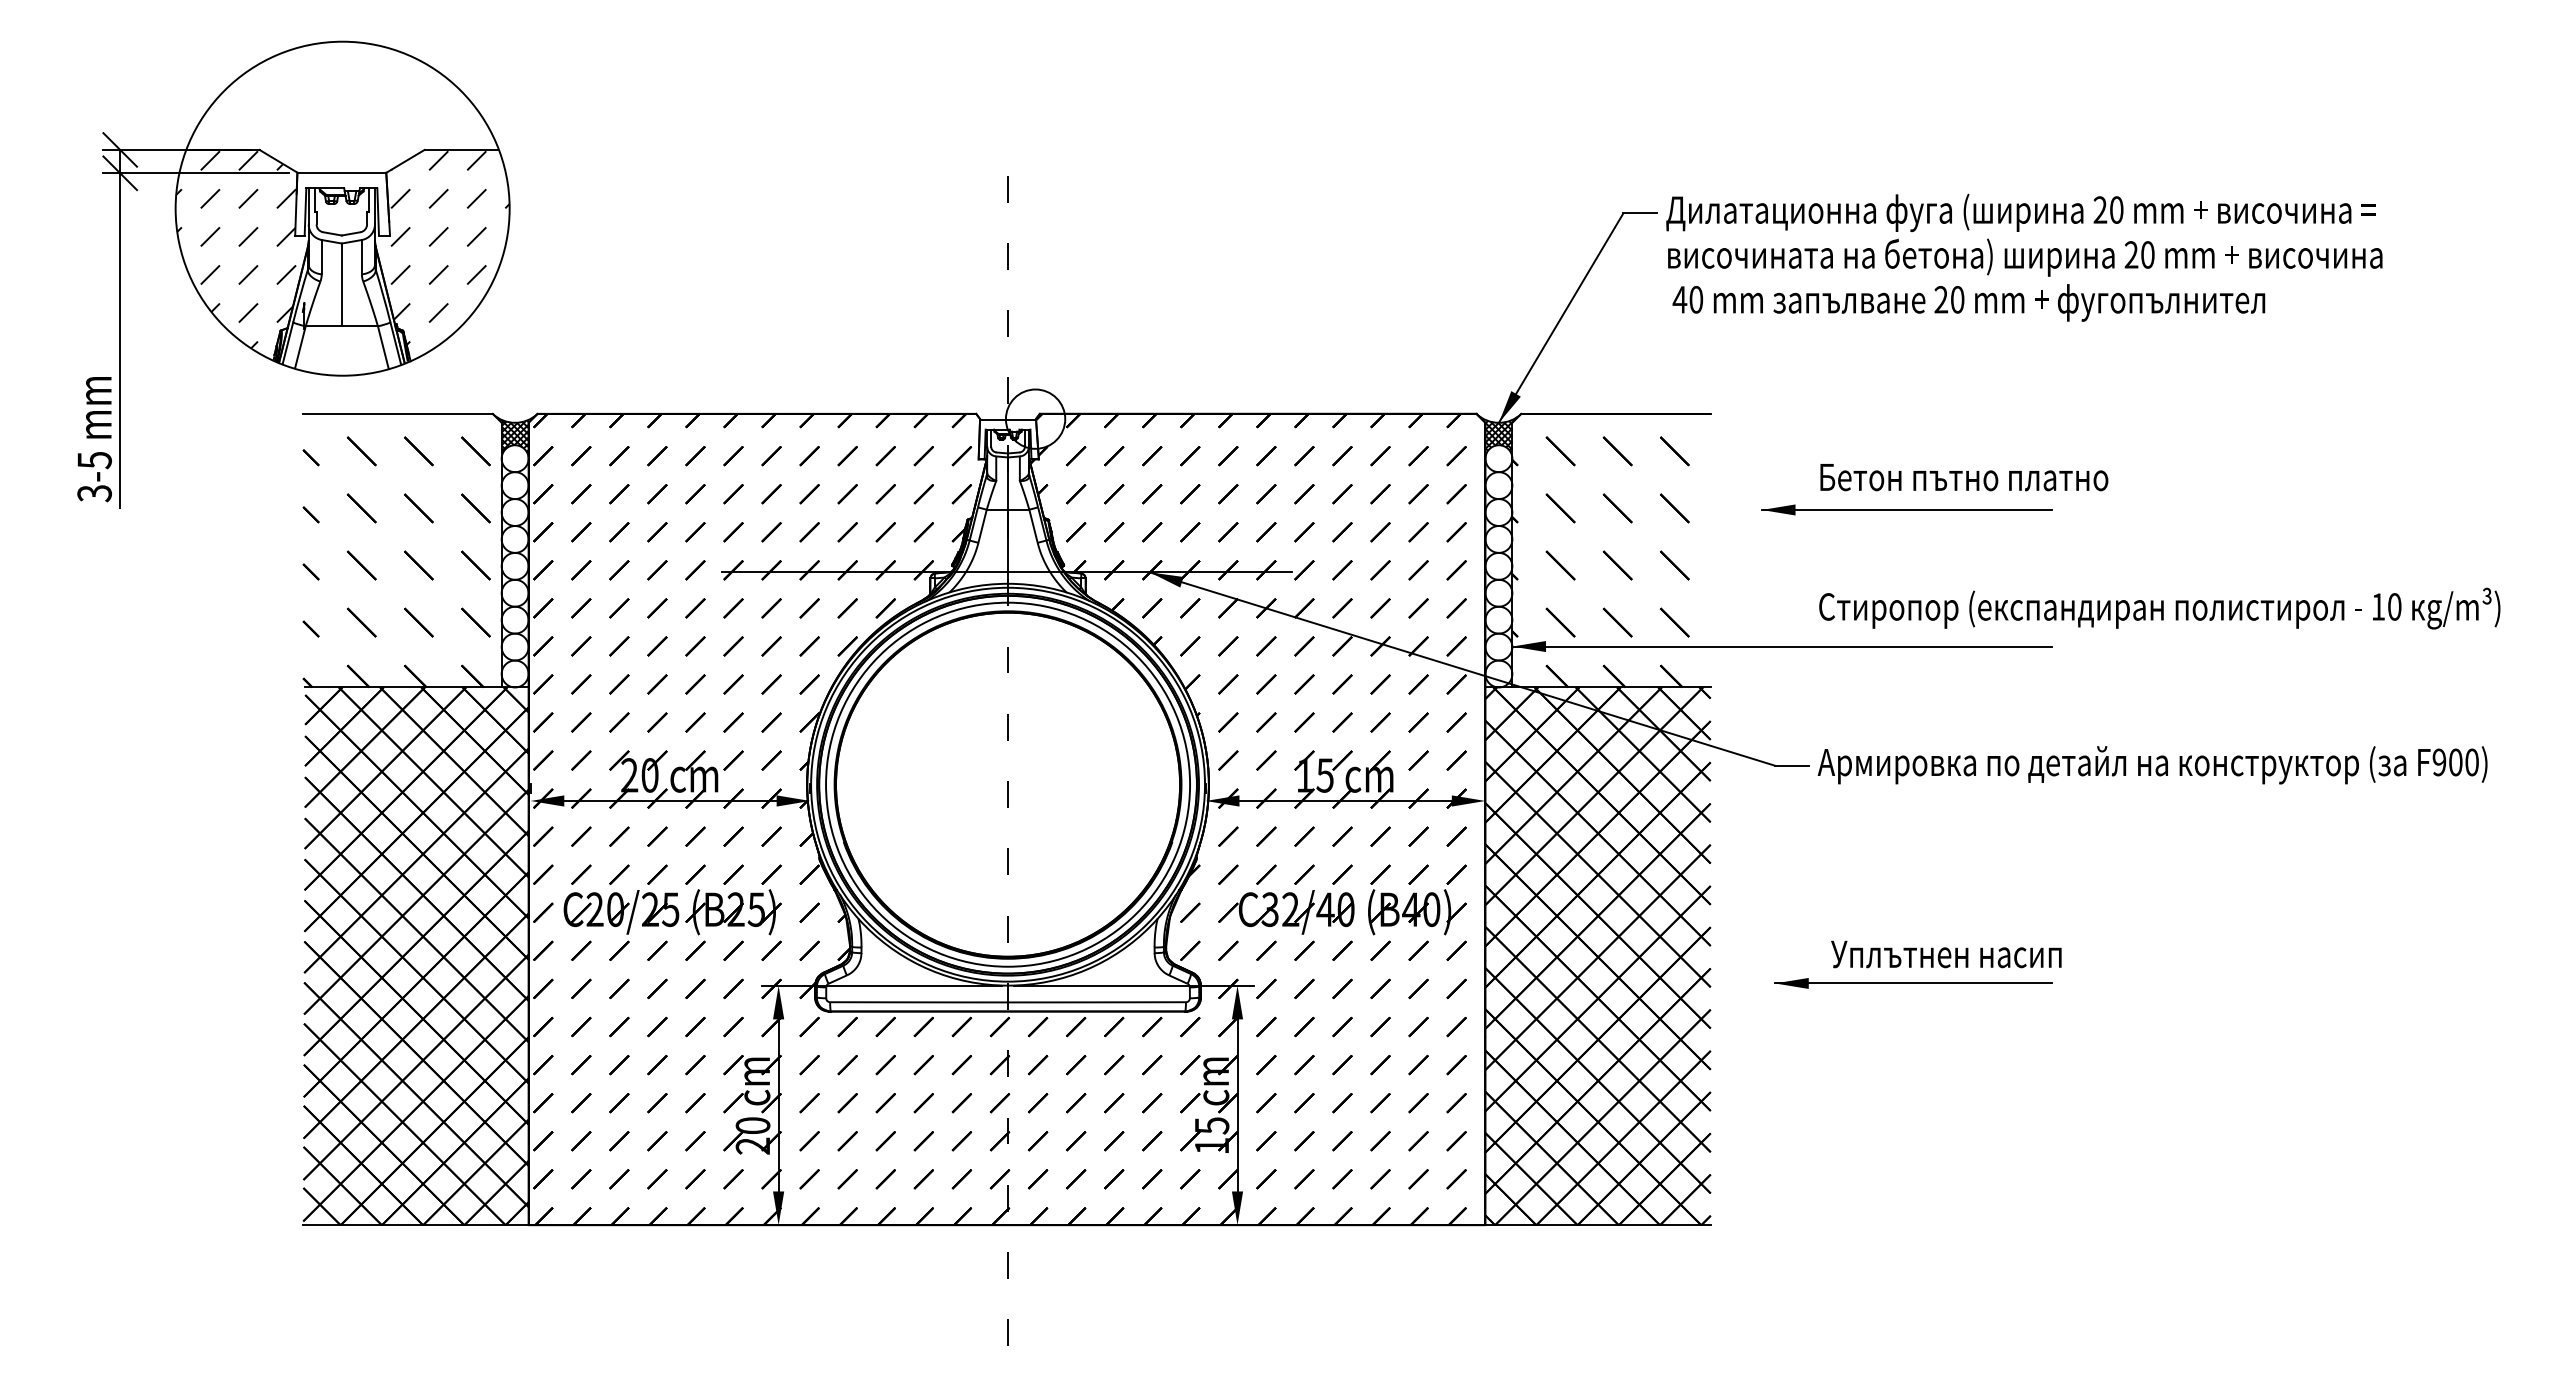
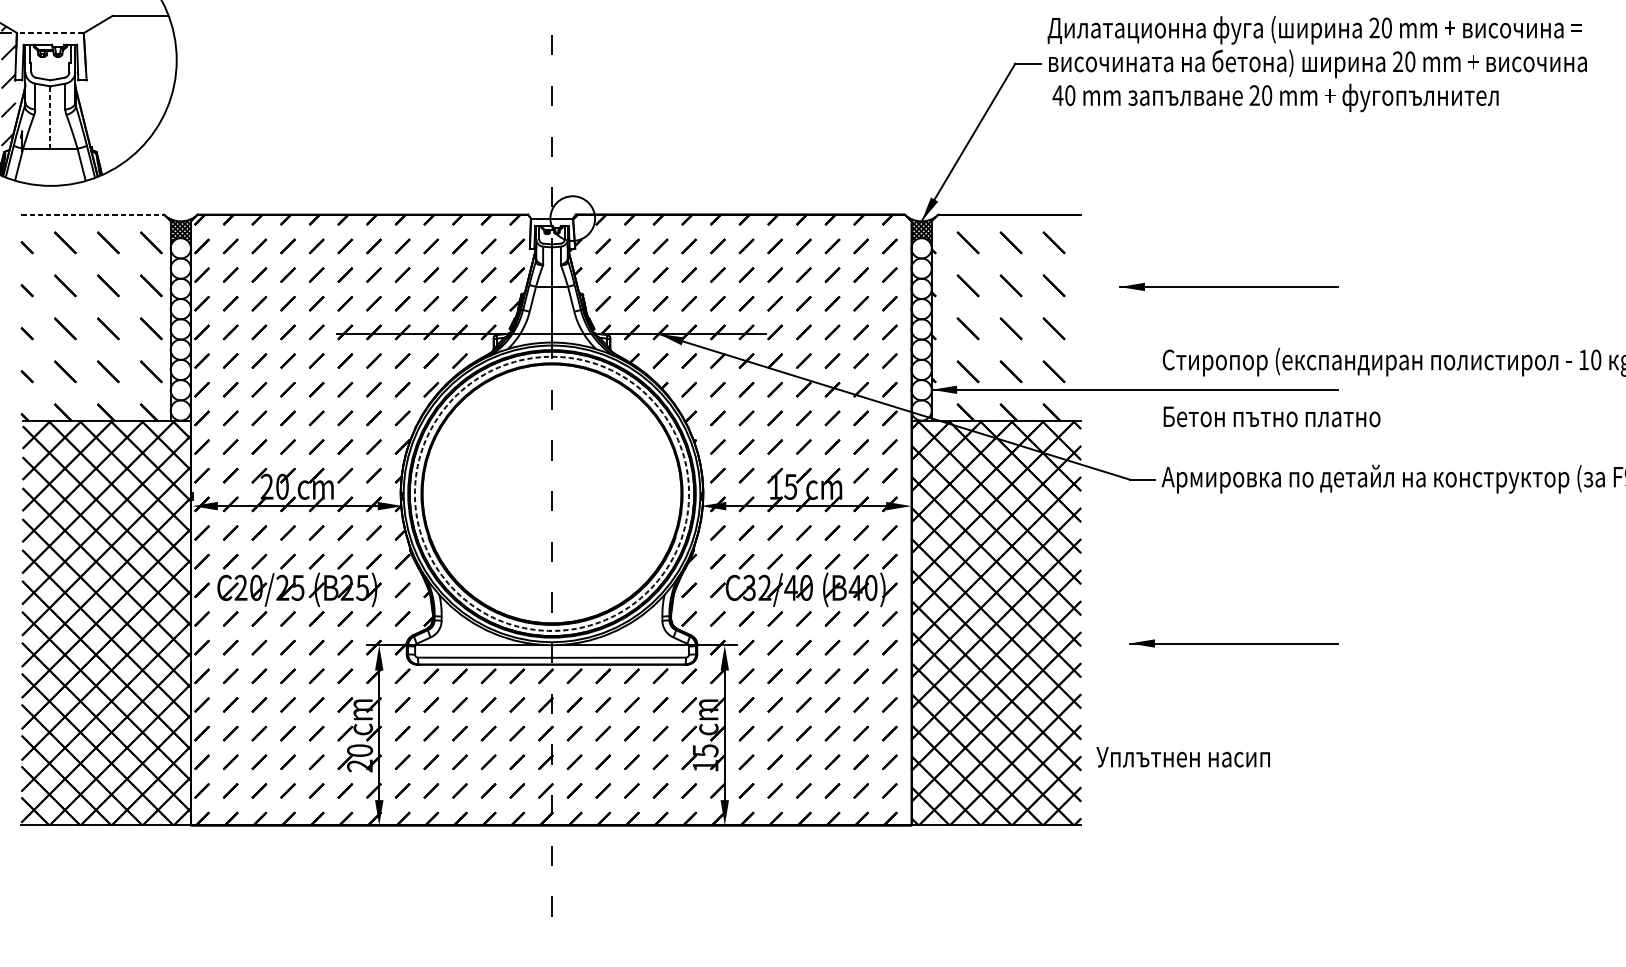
line: (341, 172) -> (50, 32), solid -> dashed
hatch: (450, 248) -> (132, 90), removed
text: (2024, 257) -> (1317, 63), moved
line: (341, 285) -> (50, 117), solid -> dashed
line: (398, 413) -> (93, 214), solid -> dashed
text: (1964, 477) -> (1272, 416), moved
circle: (1008, 784) -> (552, 493), solid -> dashed
text: (1946, 954) -> (1183, 757), moved

